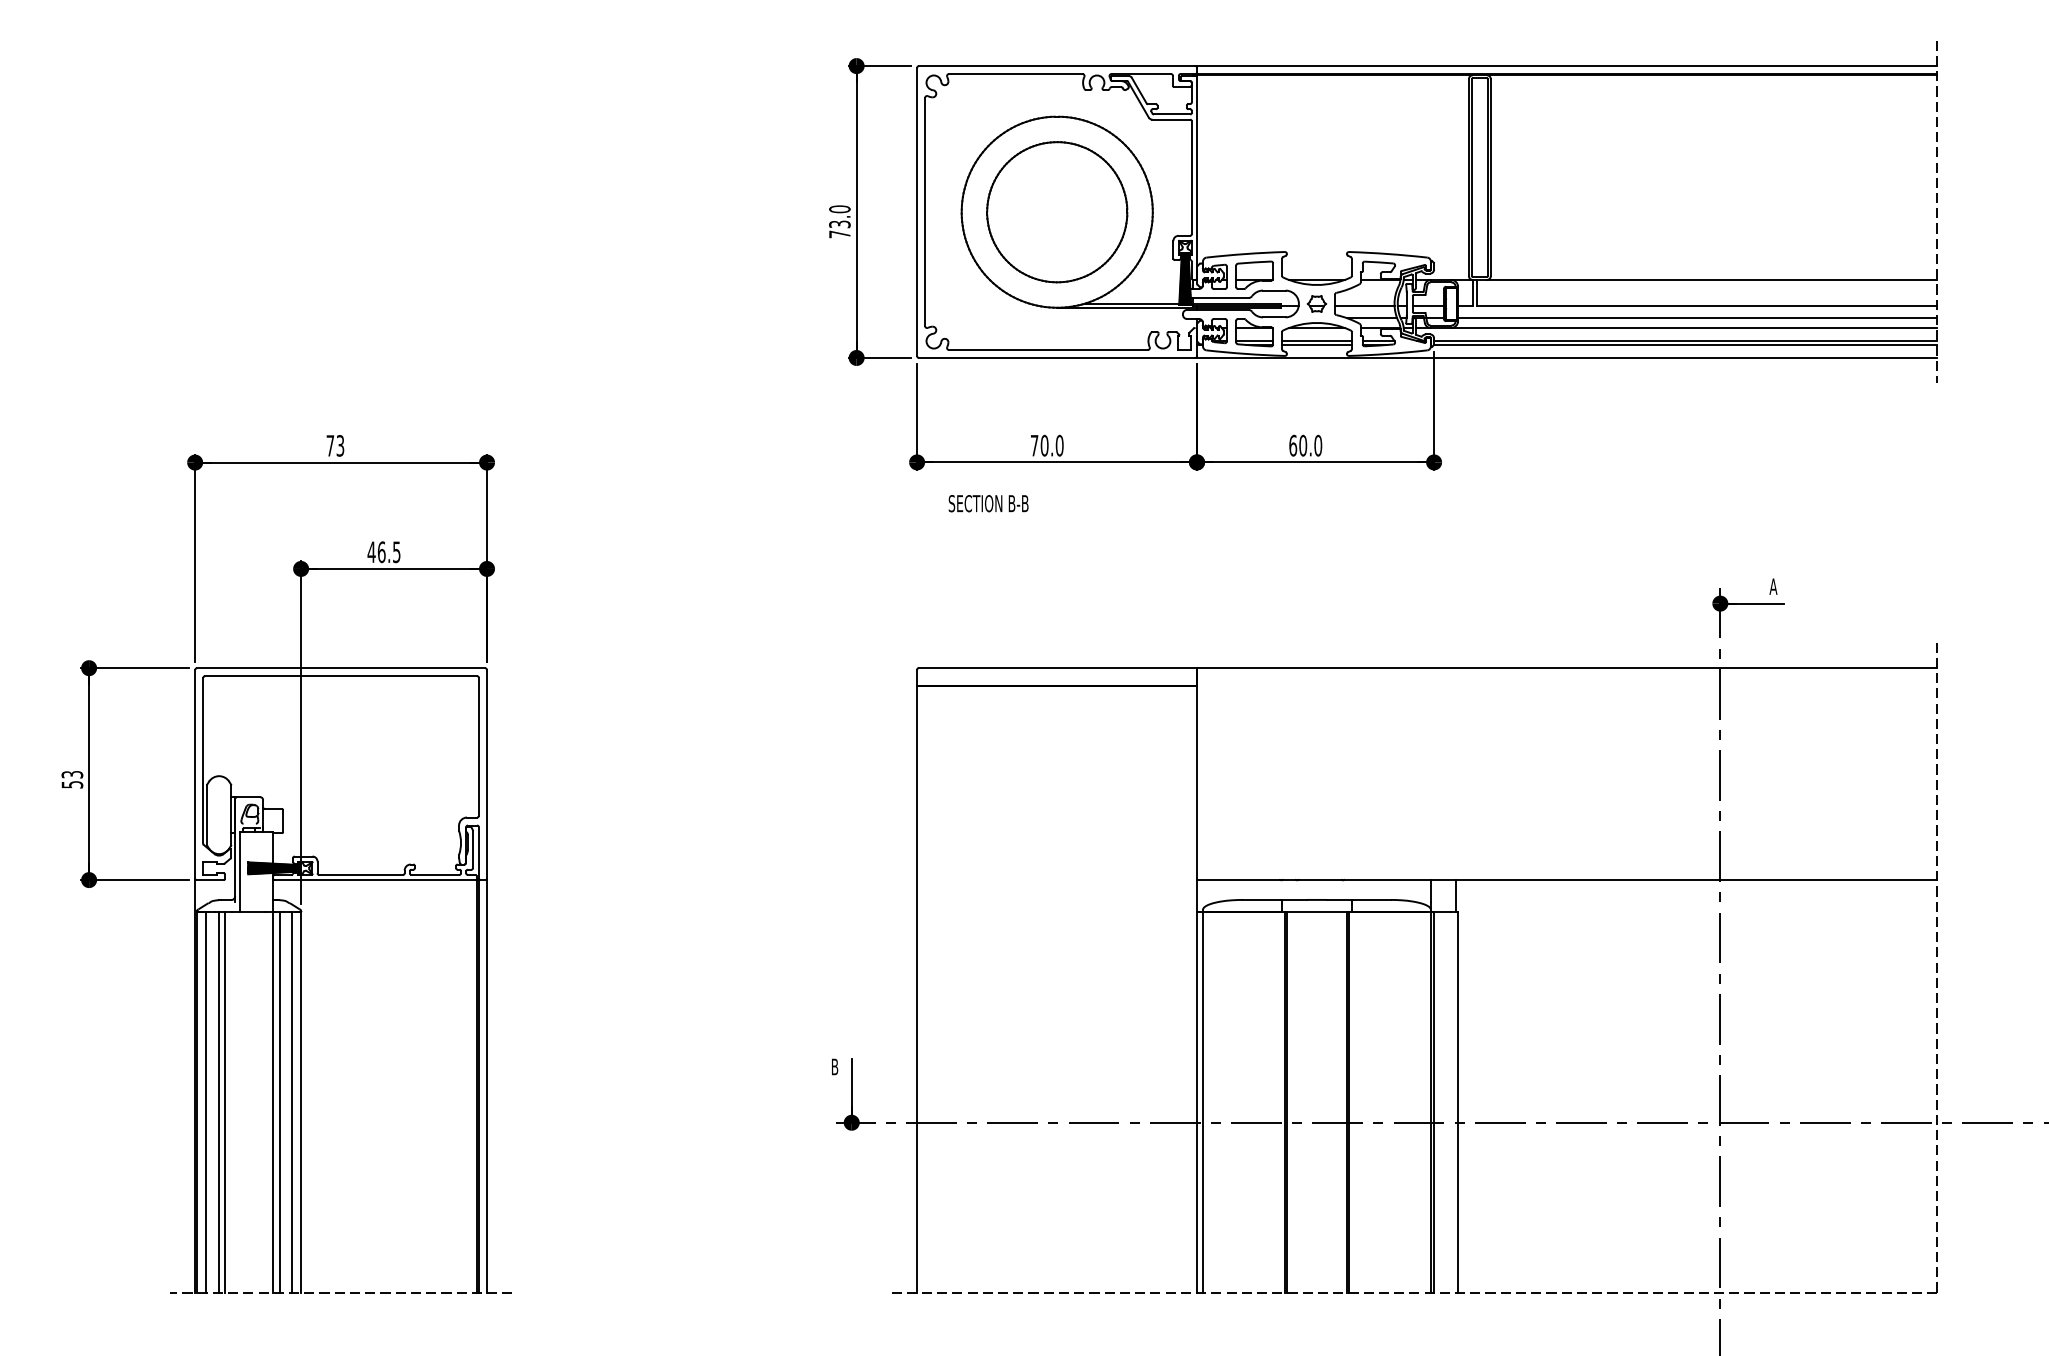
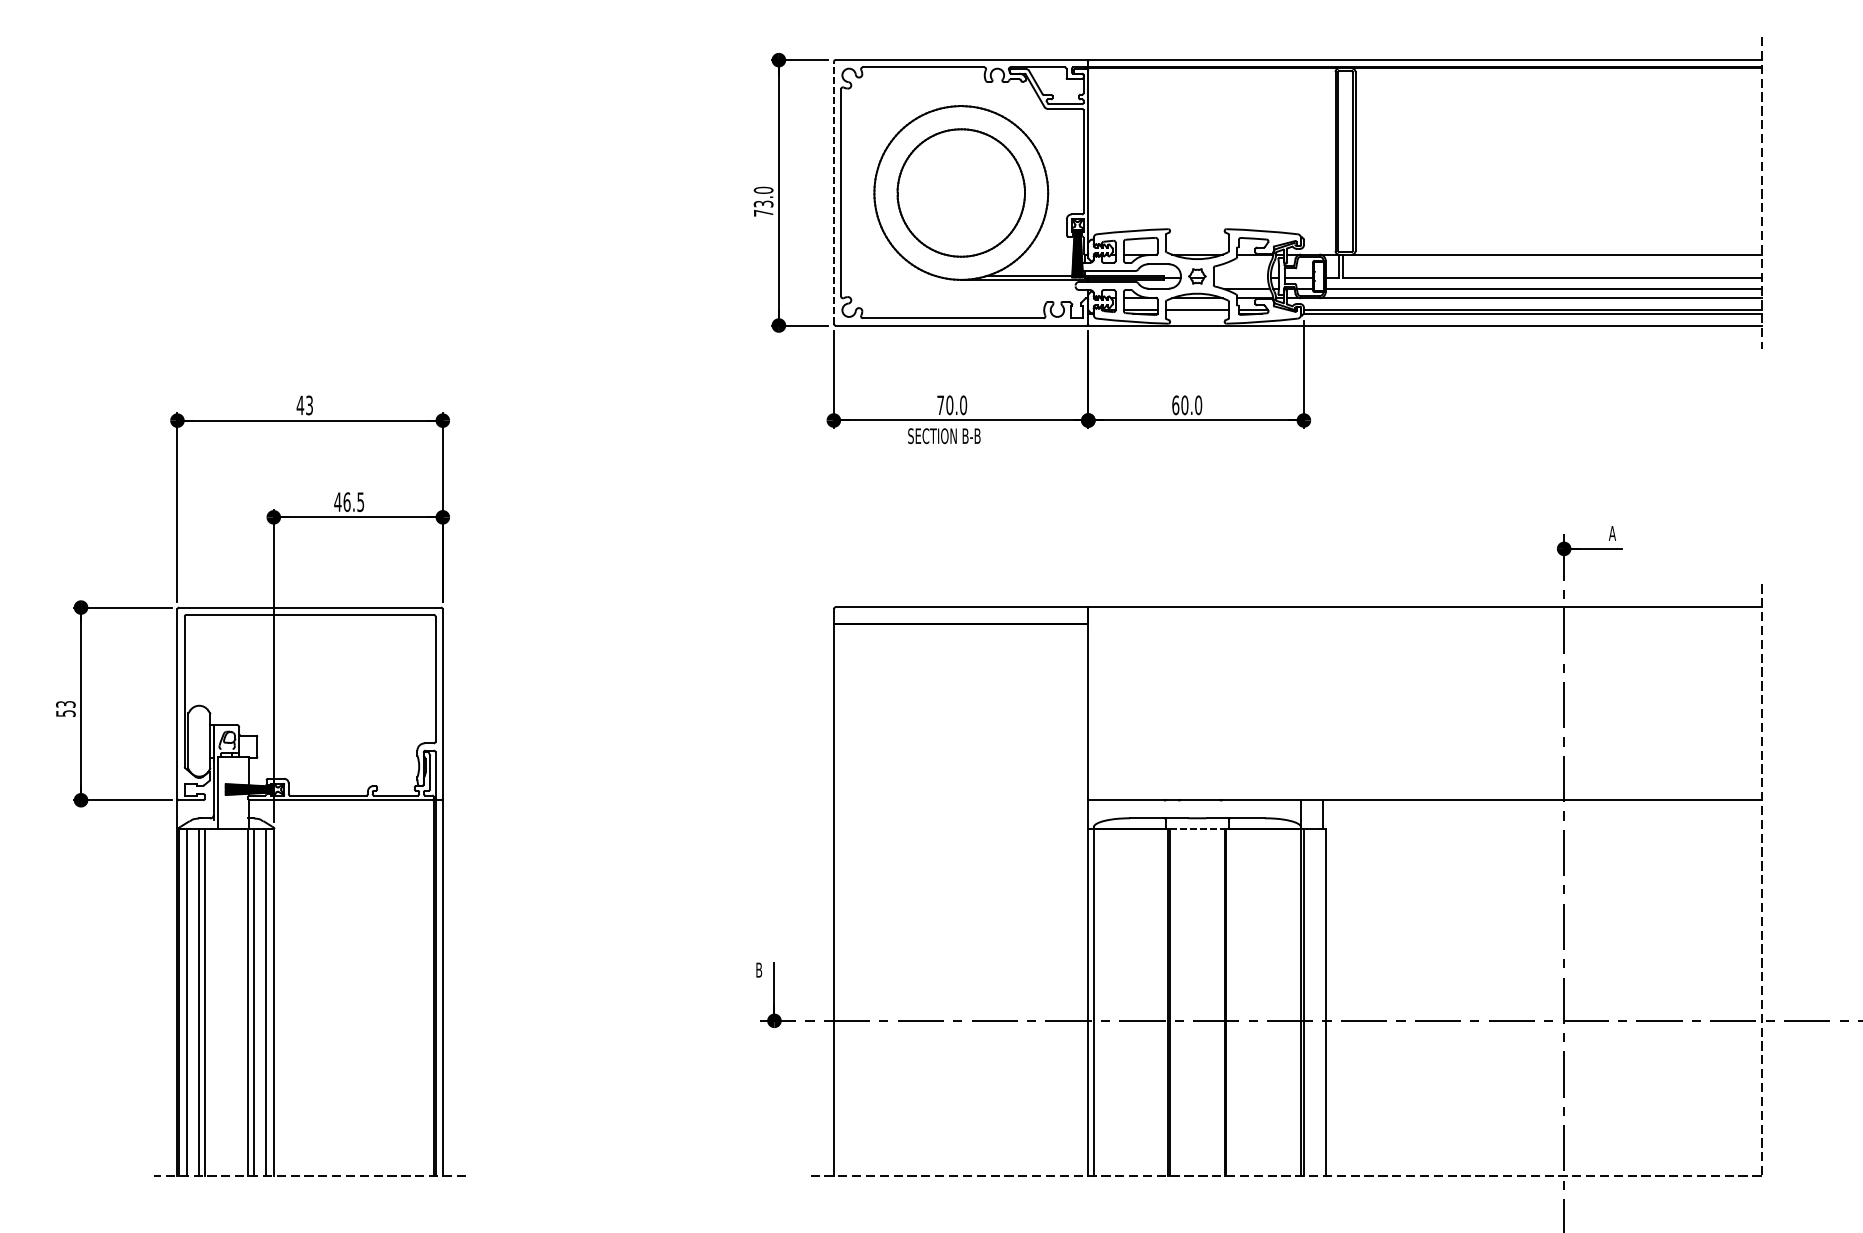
line: (917, 212) -> (834, 193), solid -> dashed
line: (1364, 305) -> (1240, 277), removed
line: (1316, 344) -> (1196, 313), removed
text: (330, 445) -> (300, 405), 73 -> 43
text: (988, 503) -> (944, 436), moved
line: (1316, 911) -> (1196, 828), solid -> dashed

